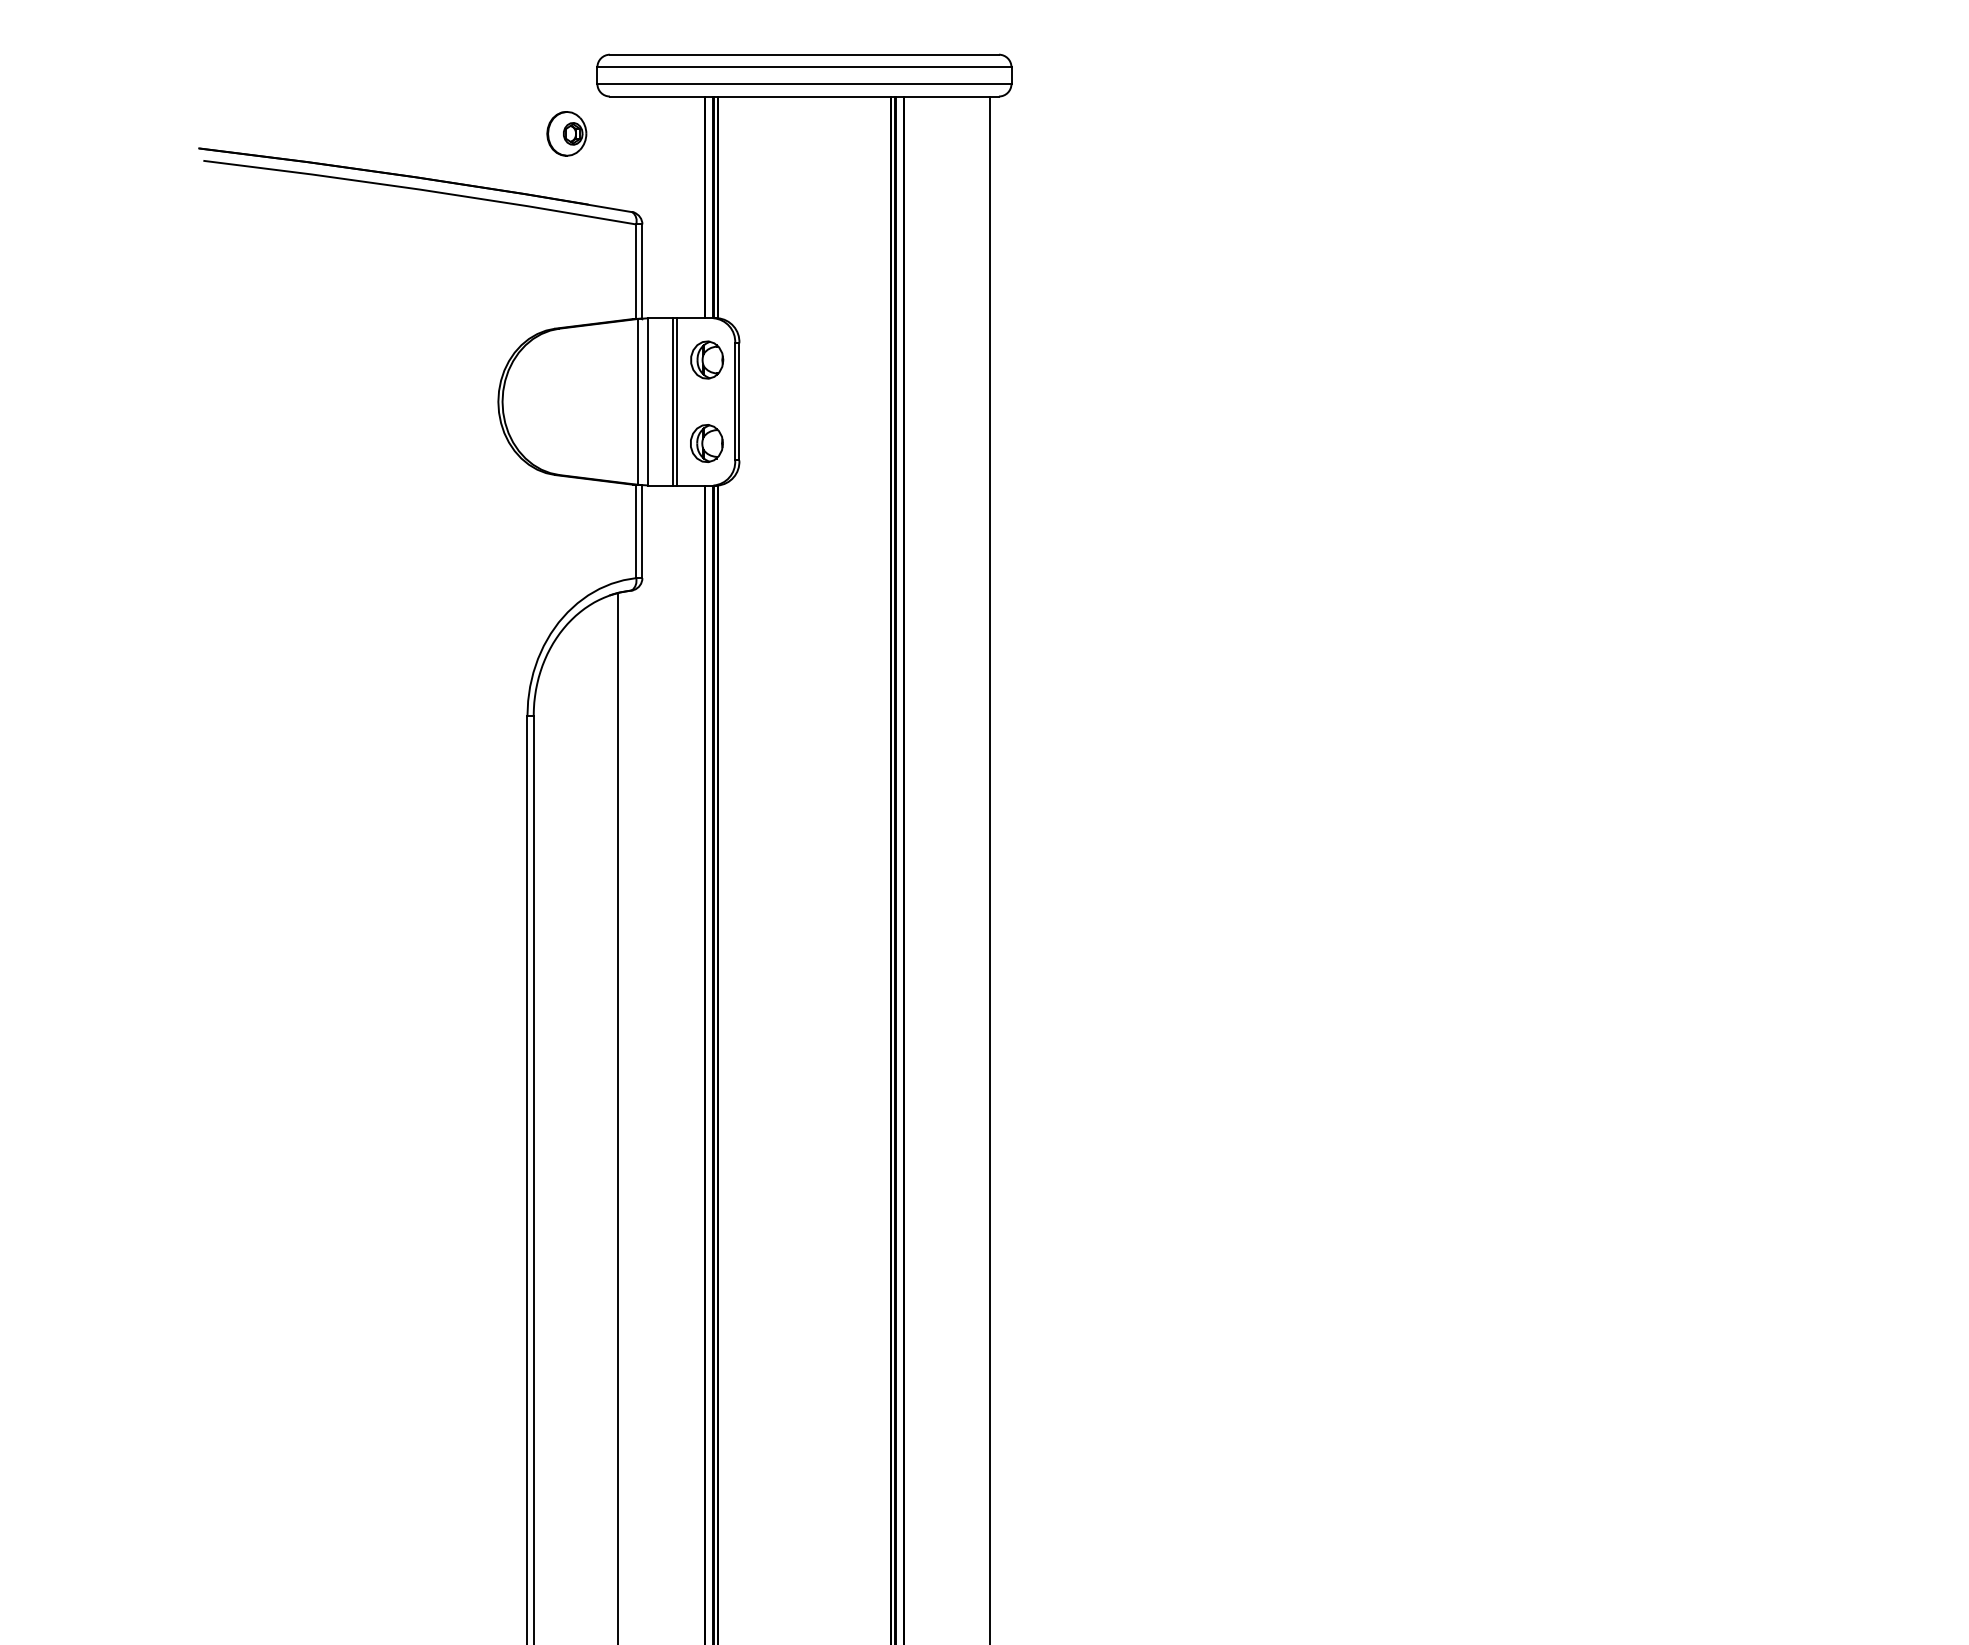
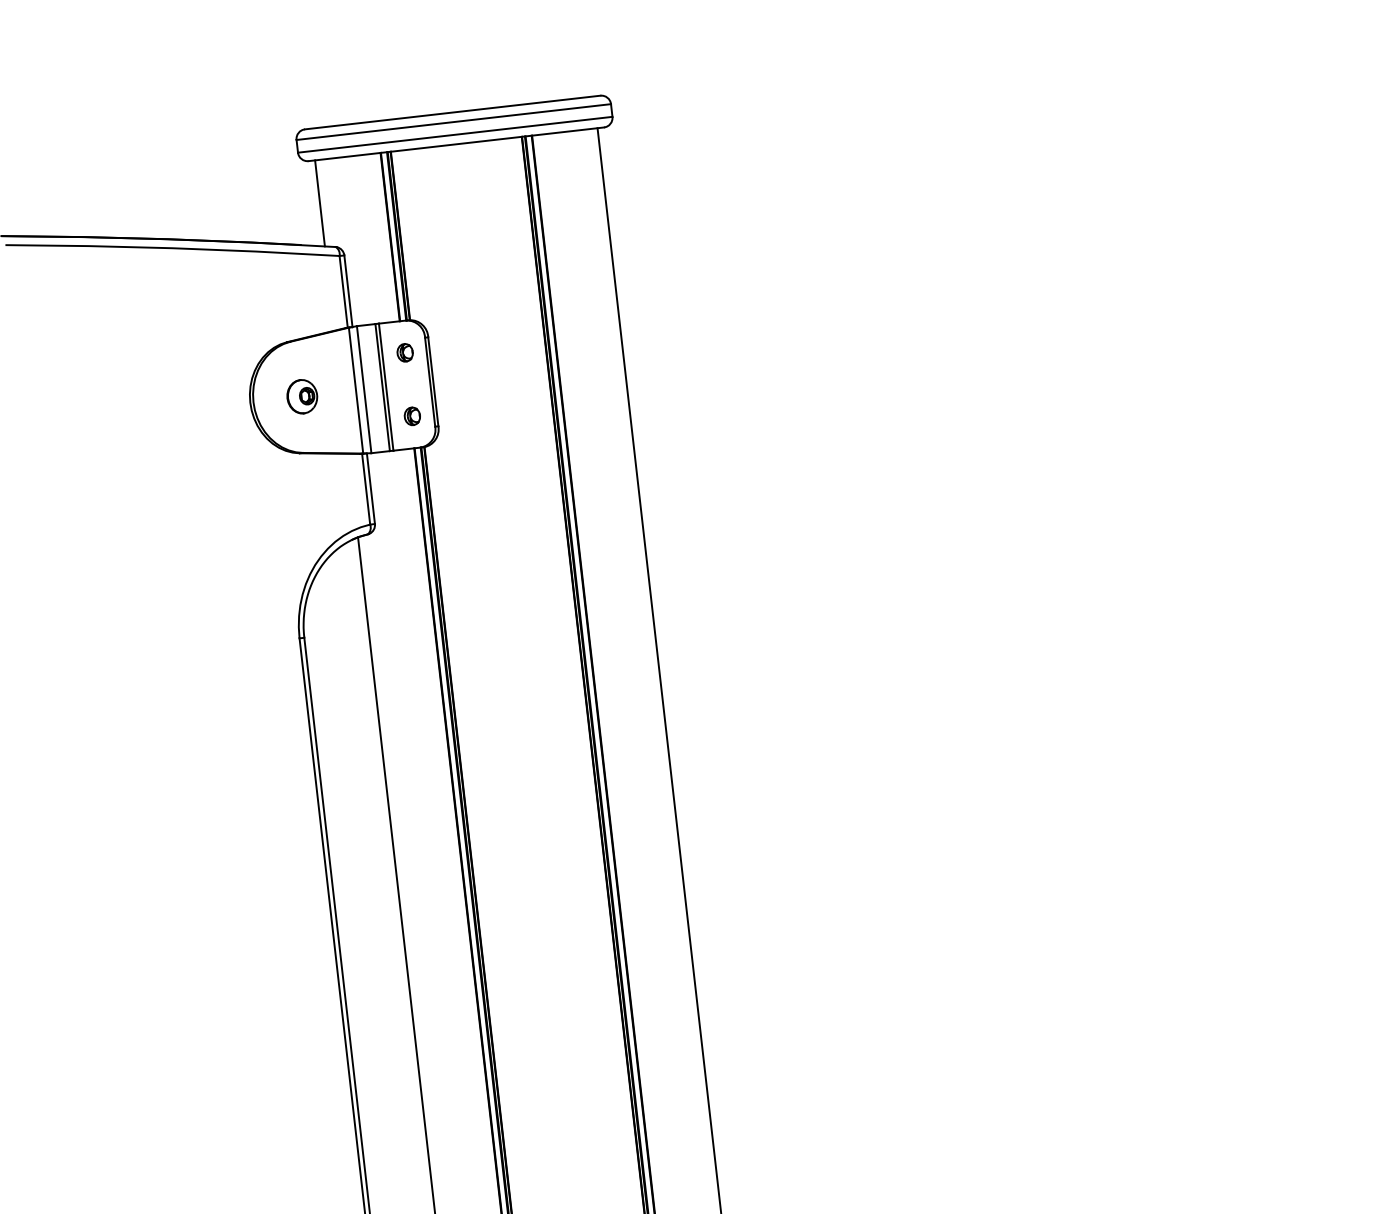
part: (566, 133) -> (302, 396), moved
line: (618, 152) -> (319, 202), added
part: (706, 359) -> (404, 352), size x0.62
part: (707, 443) -> (412, 416), size x0.62

